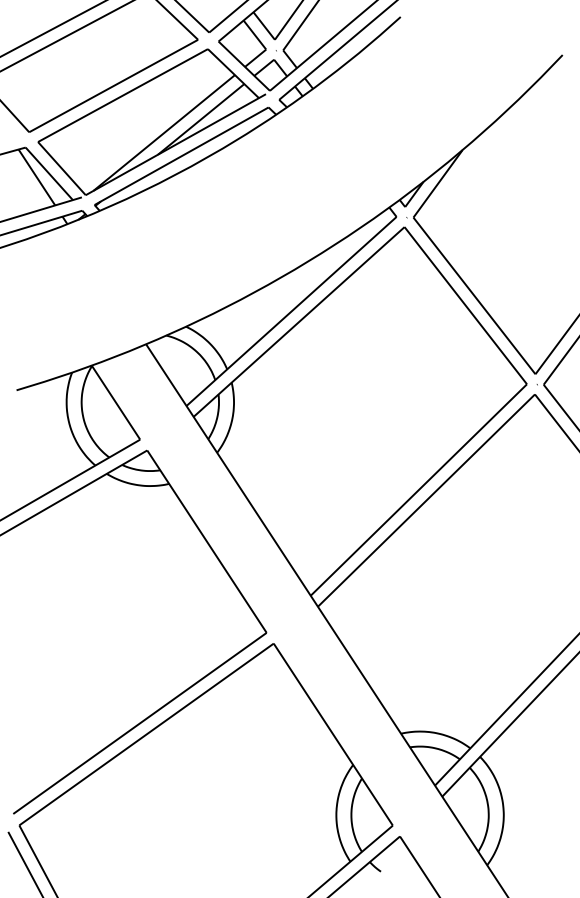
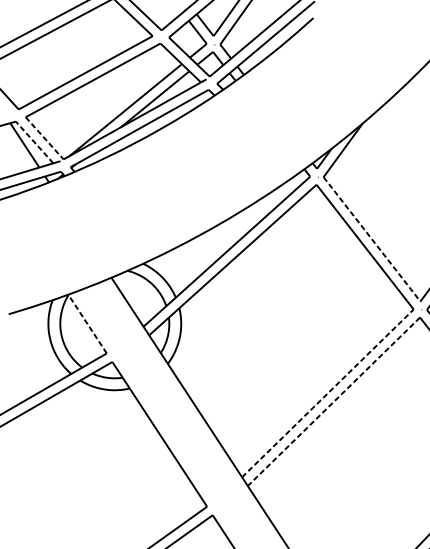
line: (61, 168) -> (44, 138), solid -> dashed
line: (48, 173) -> (34, 142), solid -> dashed
line: (474, 296) -> (372, 239), solid -> dashed
line: (115, 402) -> (87, 323), solid -> dashed
line: (419, 489) -> (328, 392), solid -> dashed
line: (426, 500) -> (333, 401), solid -> dashed

